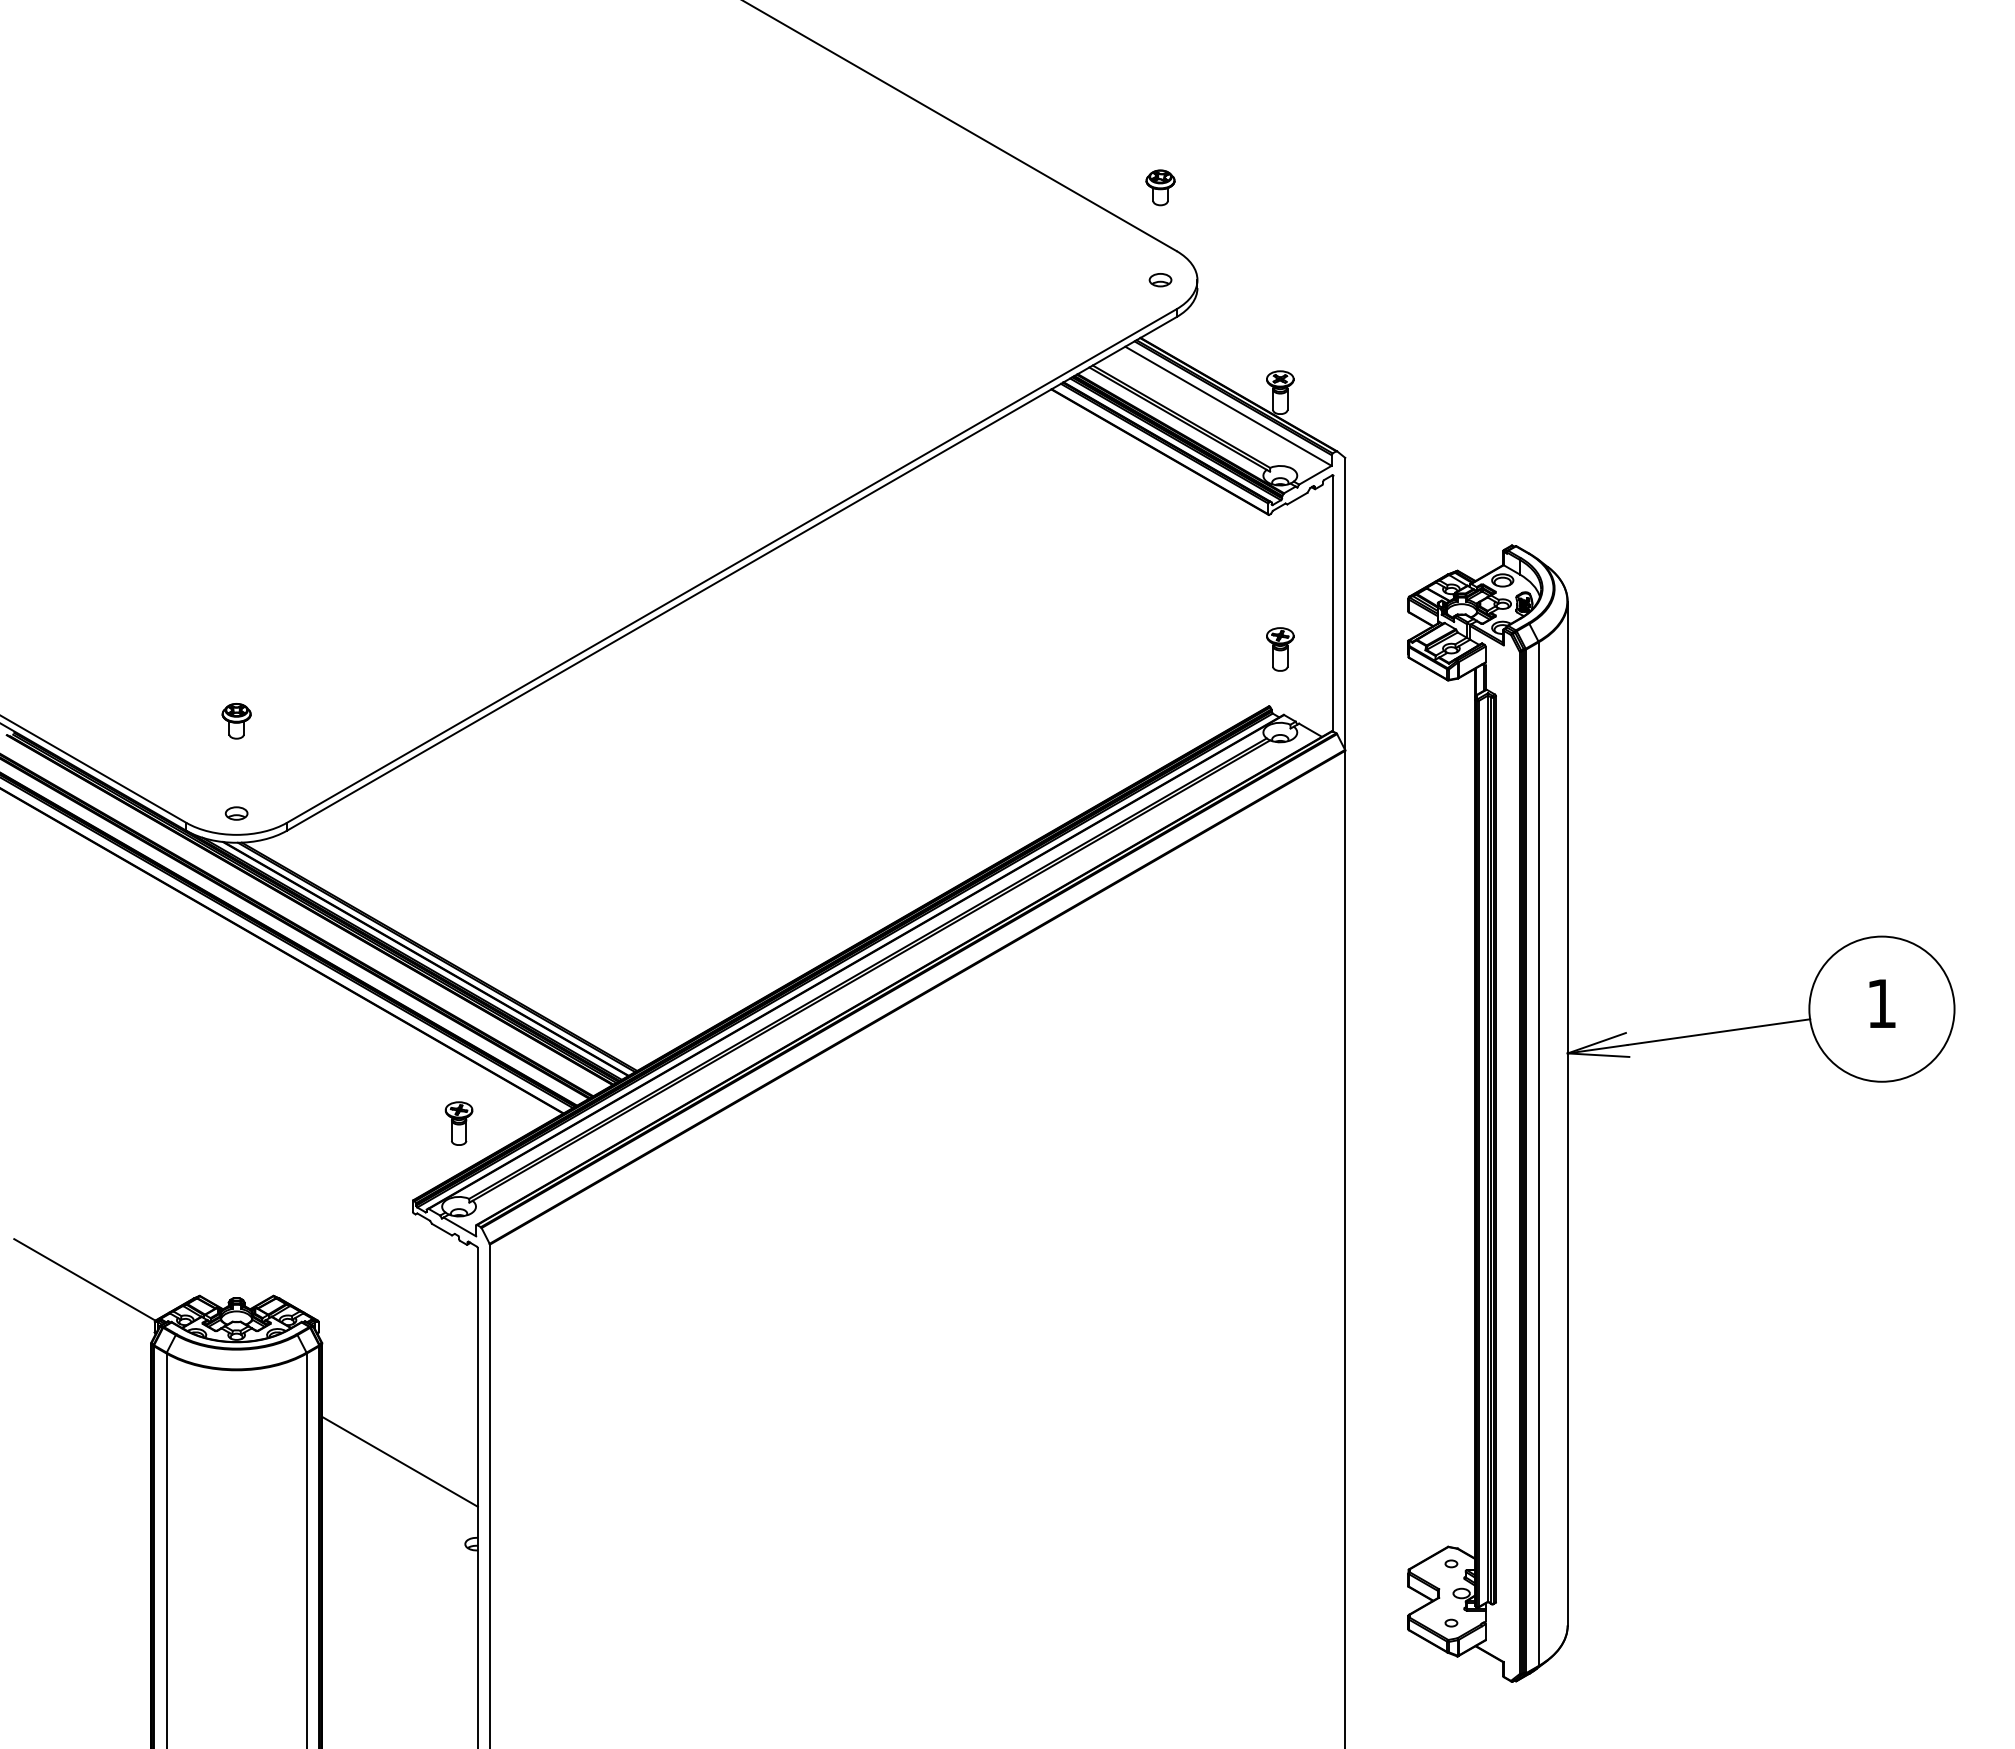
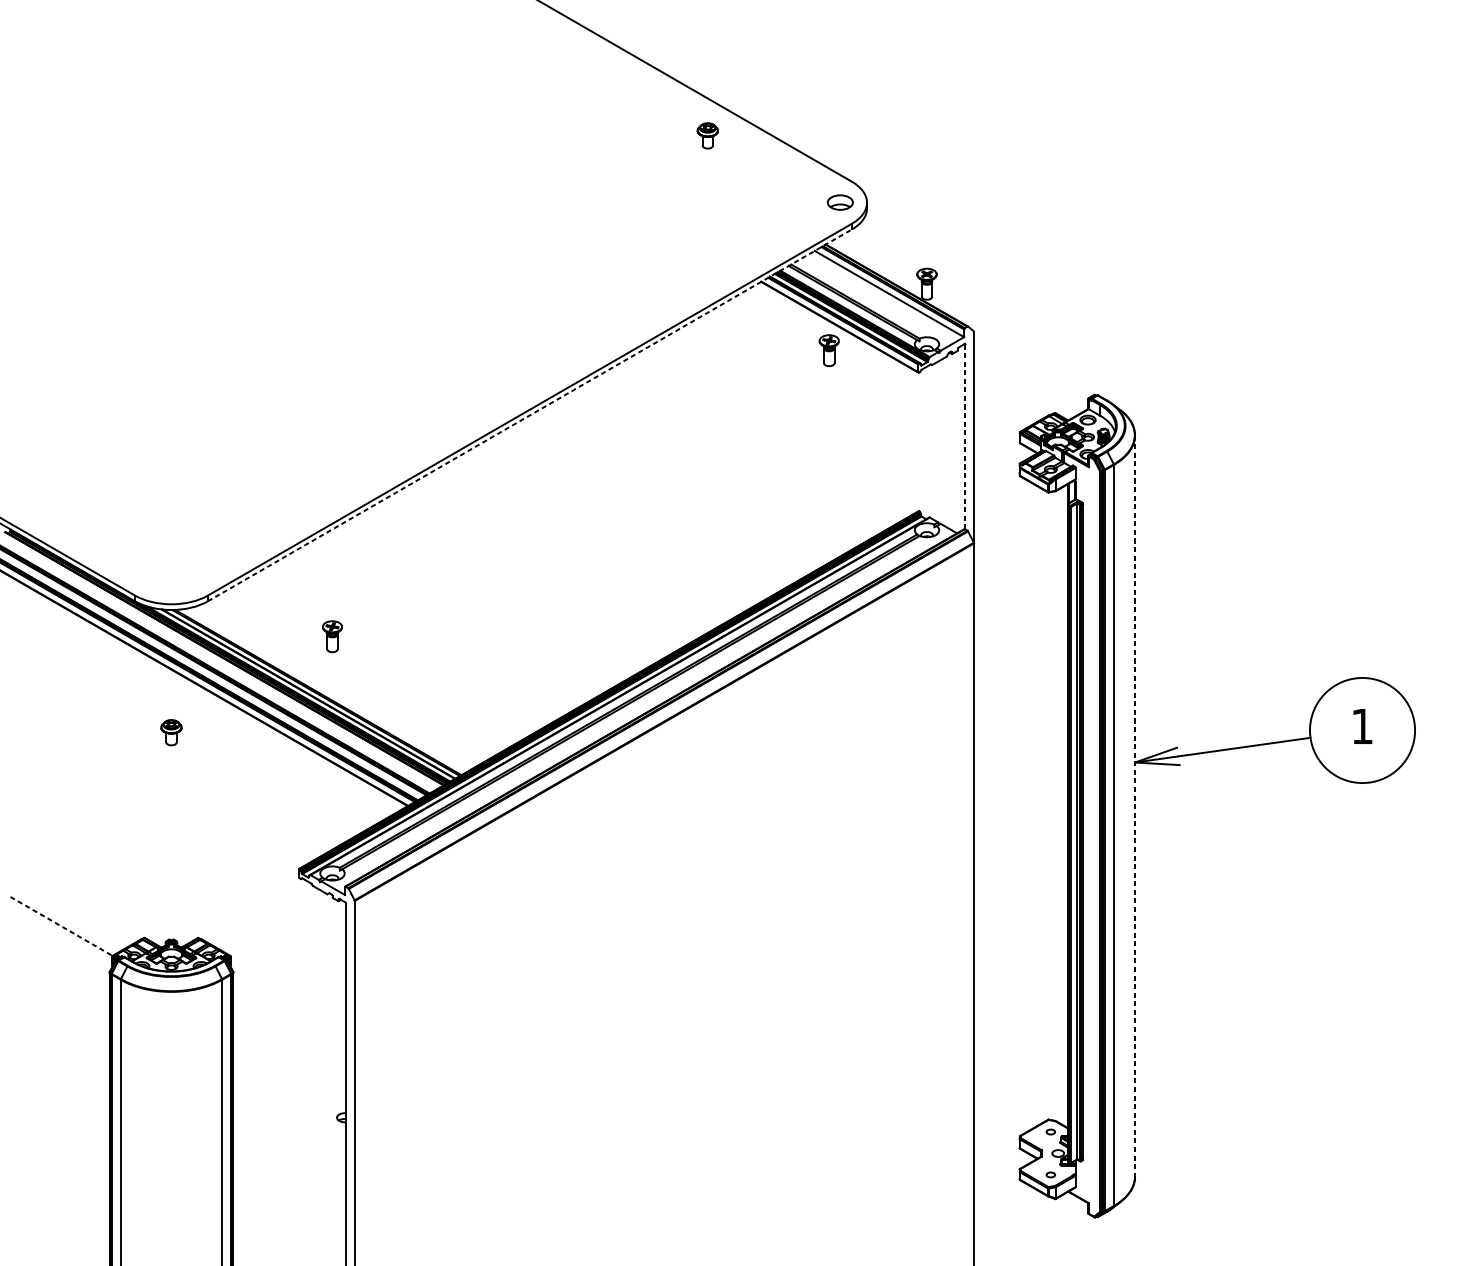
part: (1160, 187) -> (707, 135), moved
part: (1160, 280) -> (840, 203), size x1.6
line: (731, 573) -> (529, 415), solid -> dashed
line: (1333, 603) -> (965, 436), solid -> dashed
part: (1280, 649) -> (829, 350), moved
part: (236, 721) -> (171, 732), moved
part: (236, 813) -> (171, 588), removed
line: (1567, 1113) -> (1134, 806), solid -> dashed
part: (458, 1123) -> (332, 636), moved
line: (84, 1279) -> (61, 926), solid -> dashed
line: (399, 1461) -> (289, 1057), removed

